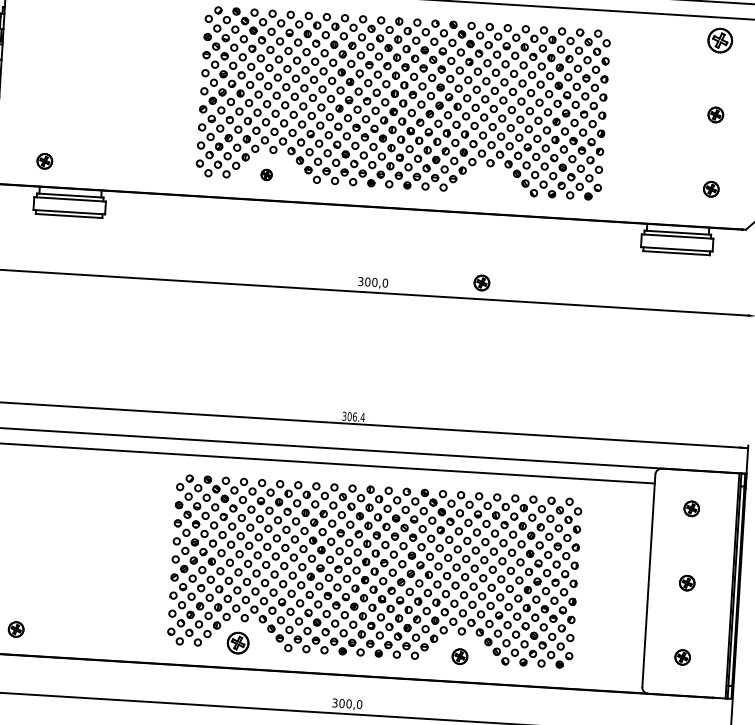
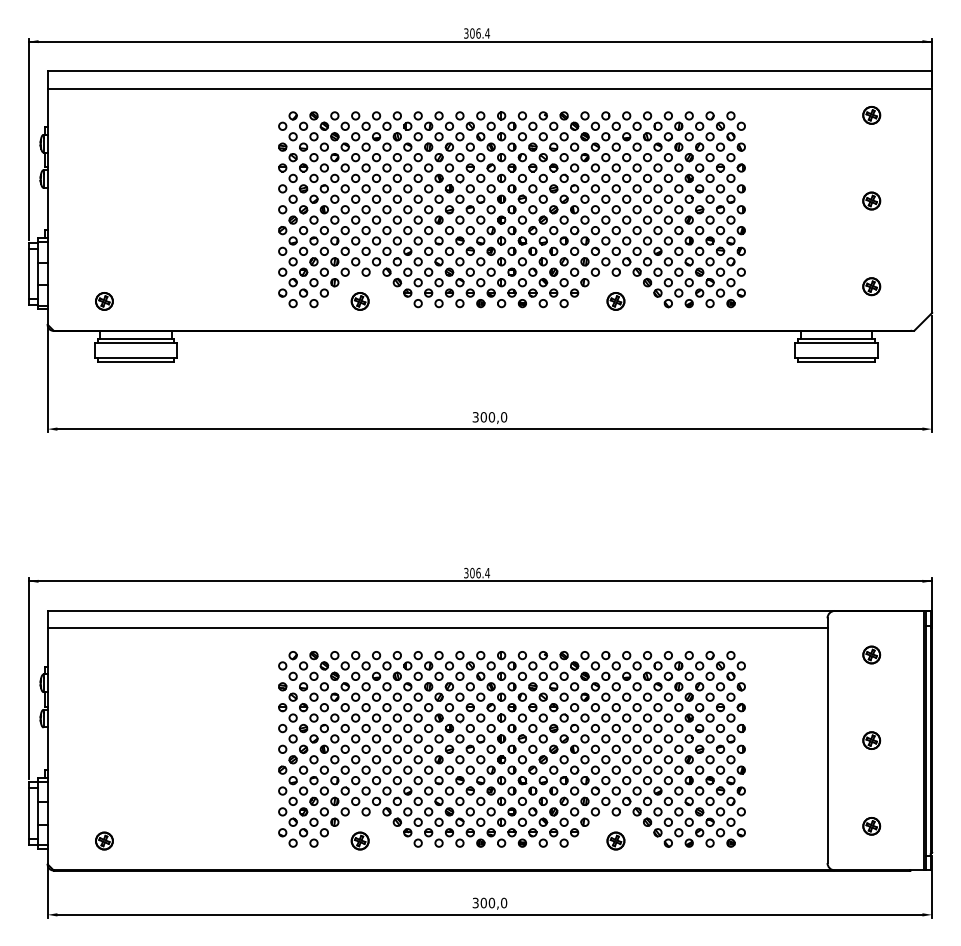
part: (720, 40) -> (871, 115), size x0.62
part: (266, 174) -> (359, 301), size x1.43
part: (481, 283) -> (615, 301), moved
part: (237, 642) -> (359, 840), size x0.71

